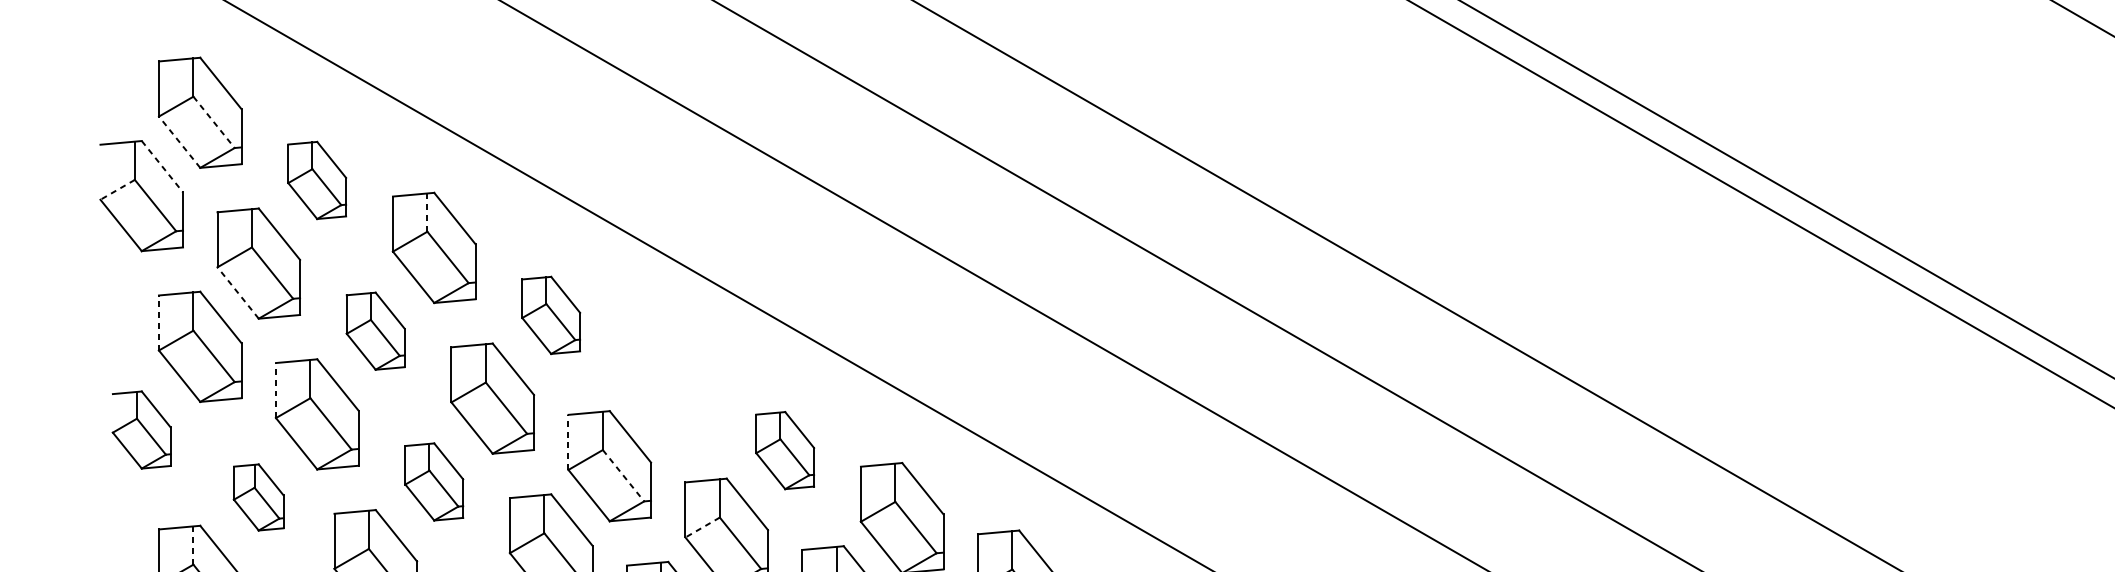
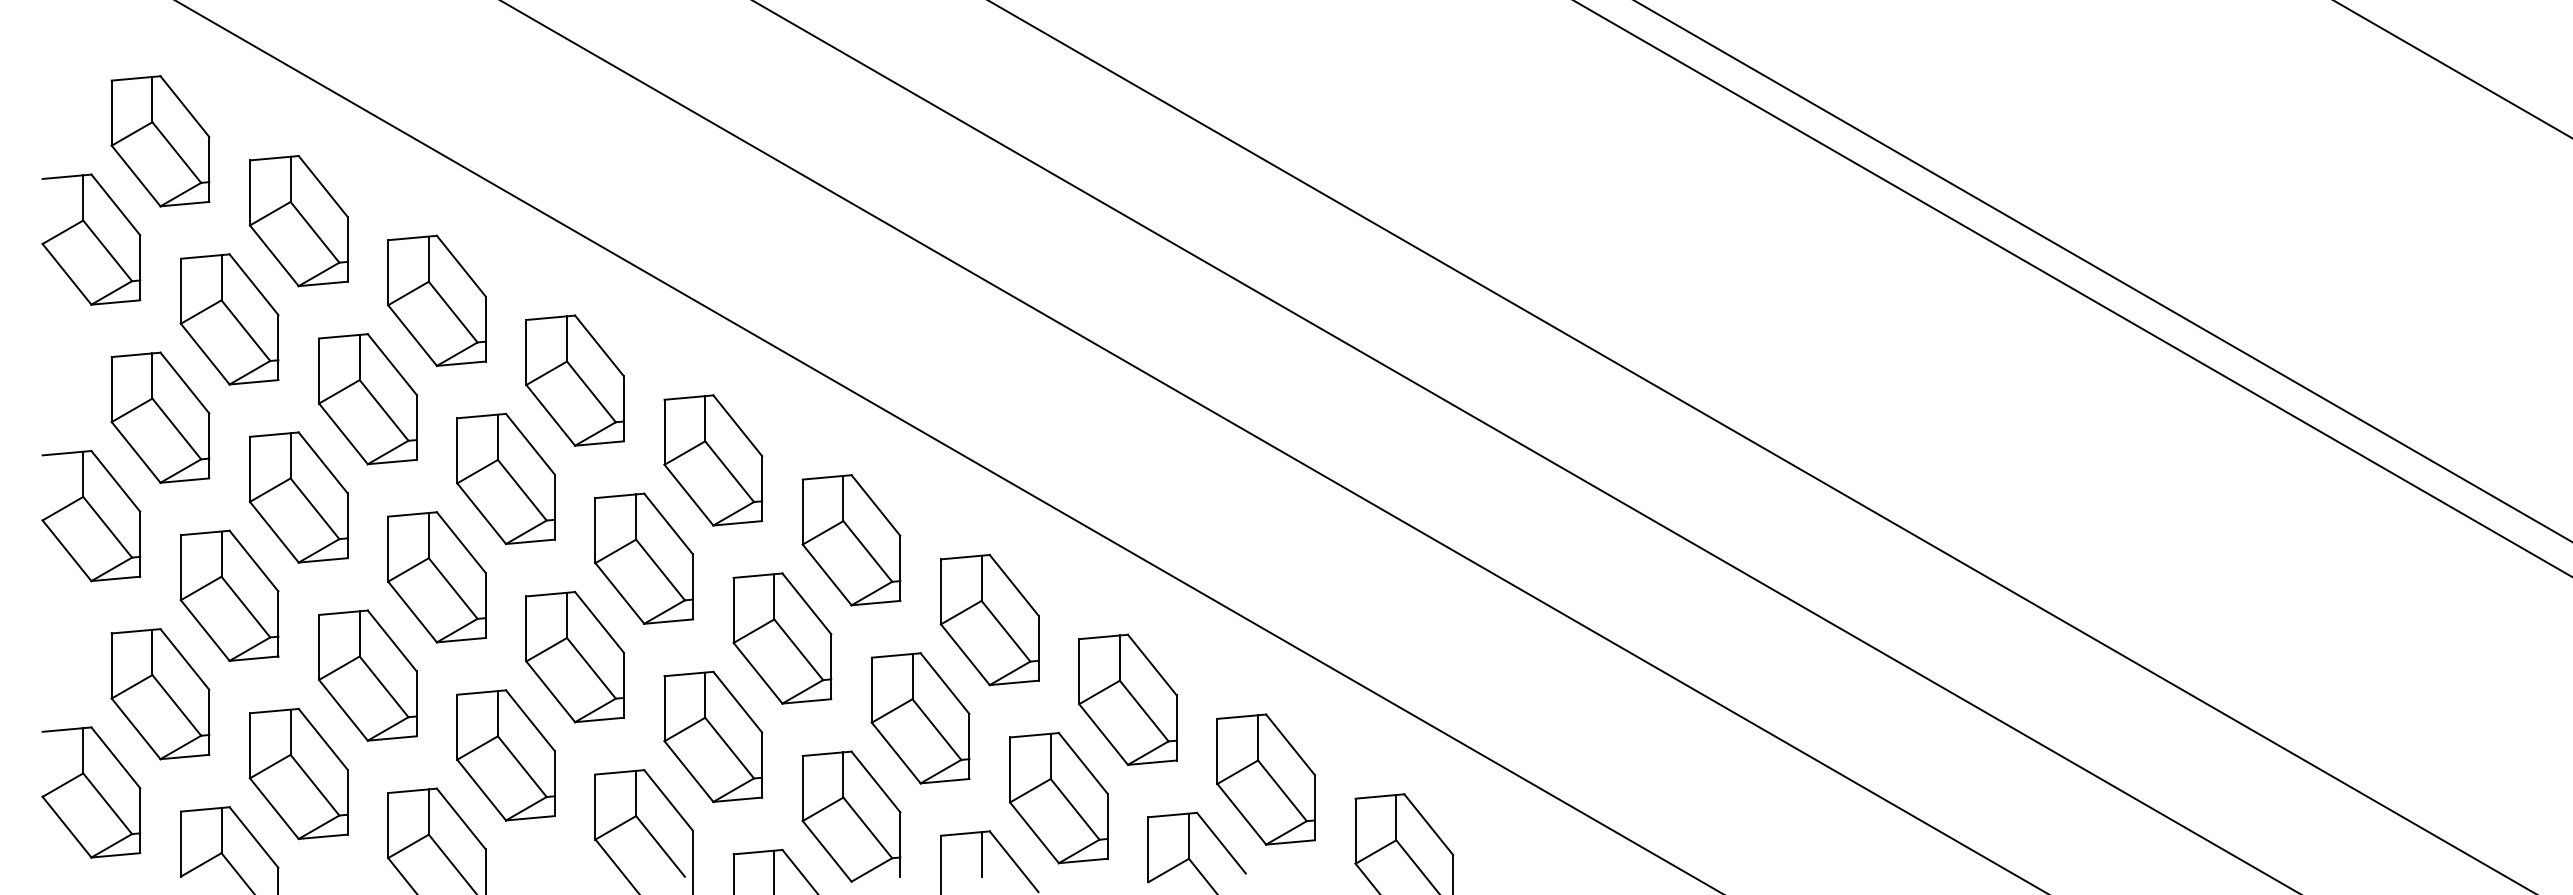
line: (213, 122) -> (176, 152), dashed -> solid
line: (179, 142) -> (136, 176), dashed -> solid
line: (162, 166) -> (115, 204), dashed -> solid
part: (317, 180) -> (298, 221), size x1.43
line: (117, 190) -> (62, 232), dashed -> solid
line: (427, 212) -> (428, 259), dashed -> solid
line: (238, 293) -> (205, 354), dashed -> solid
part: (550, 315) -> (574, 380), size x1.43
line: (158, 322) -> (111, 389), dashed -> solid
part: (375, 331) -> (367, 399), size x1.43
part: (668, 383) -> (713, 460), added
line: (275, 390) -> (249, 469), dashed -> solid
part: (141, 429) -> (91, 515), size x1.43
line: (568, 442) -> (595, 530), dashed -> solid
part: (785, 450) -> (851, 540), size x1.43
line: (623, 476) -> (660, 570), dashed -> solid
part: (433, 482) -> (436, 577), size x1.43
part: (258, 497) -> (229, 595), size x1.67
line: (702, 527) -> (753, 631), dashed -> solid
line: (193, 545) -> (152, 652), dashed -> solid

